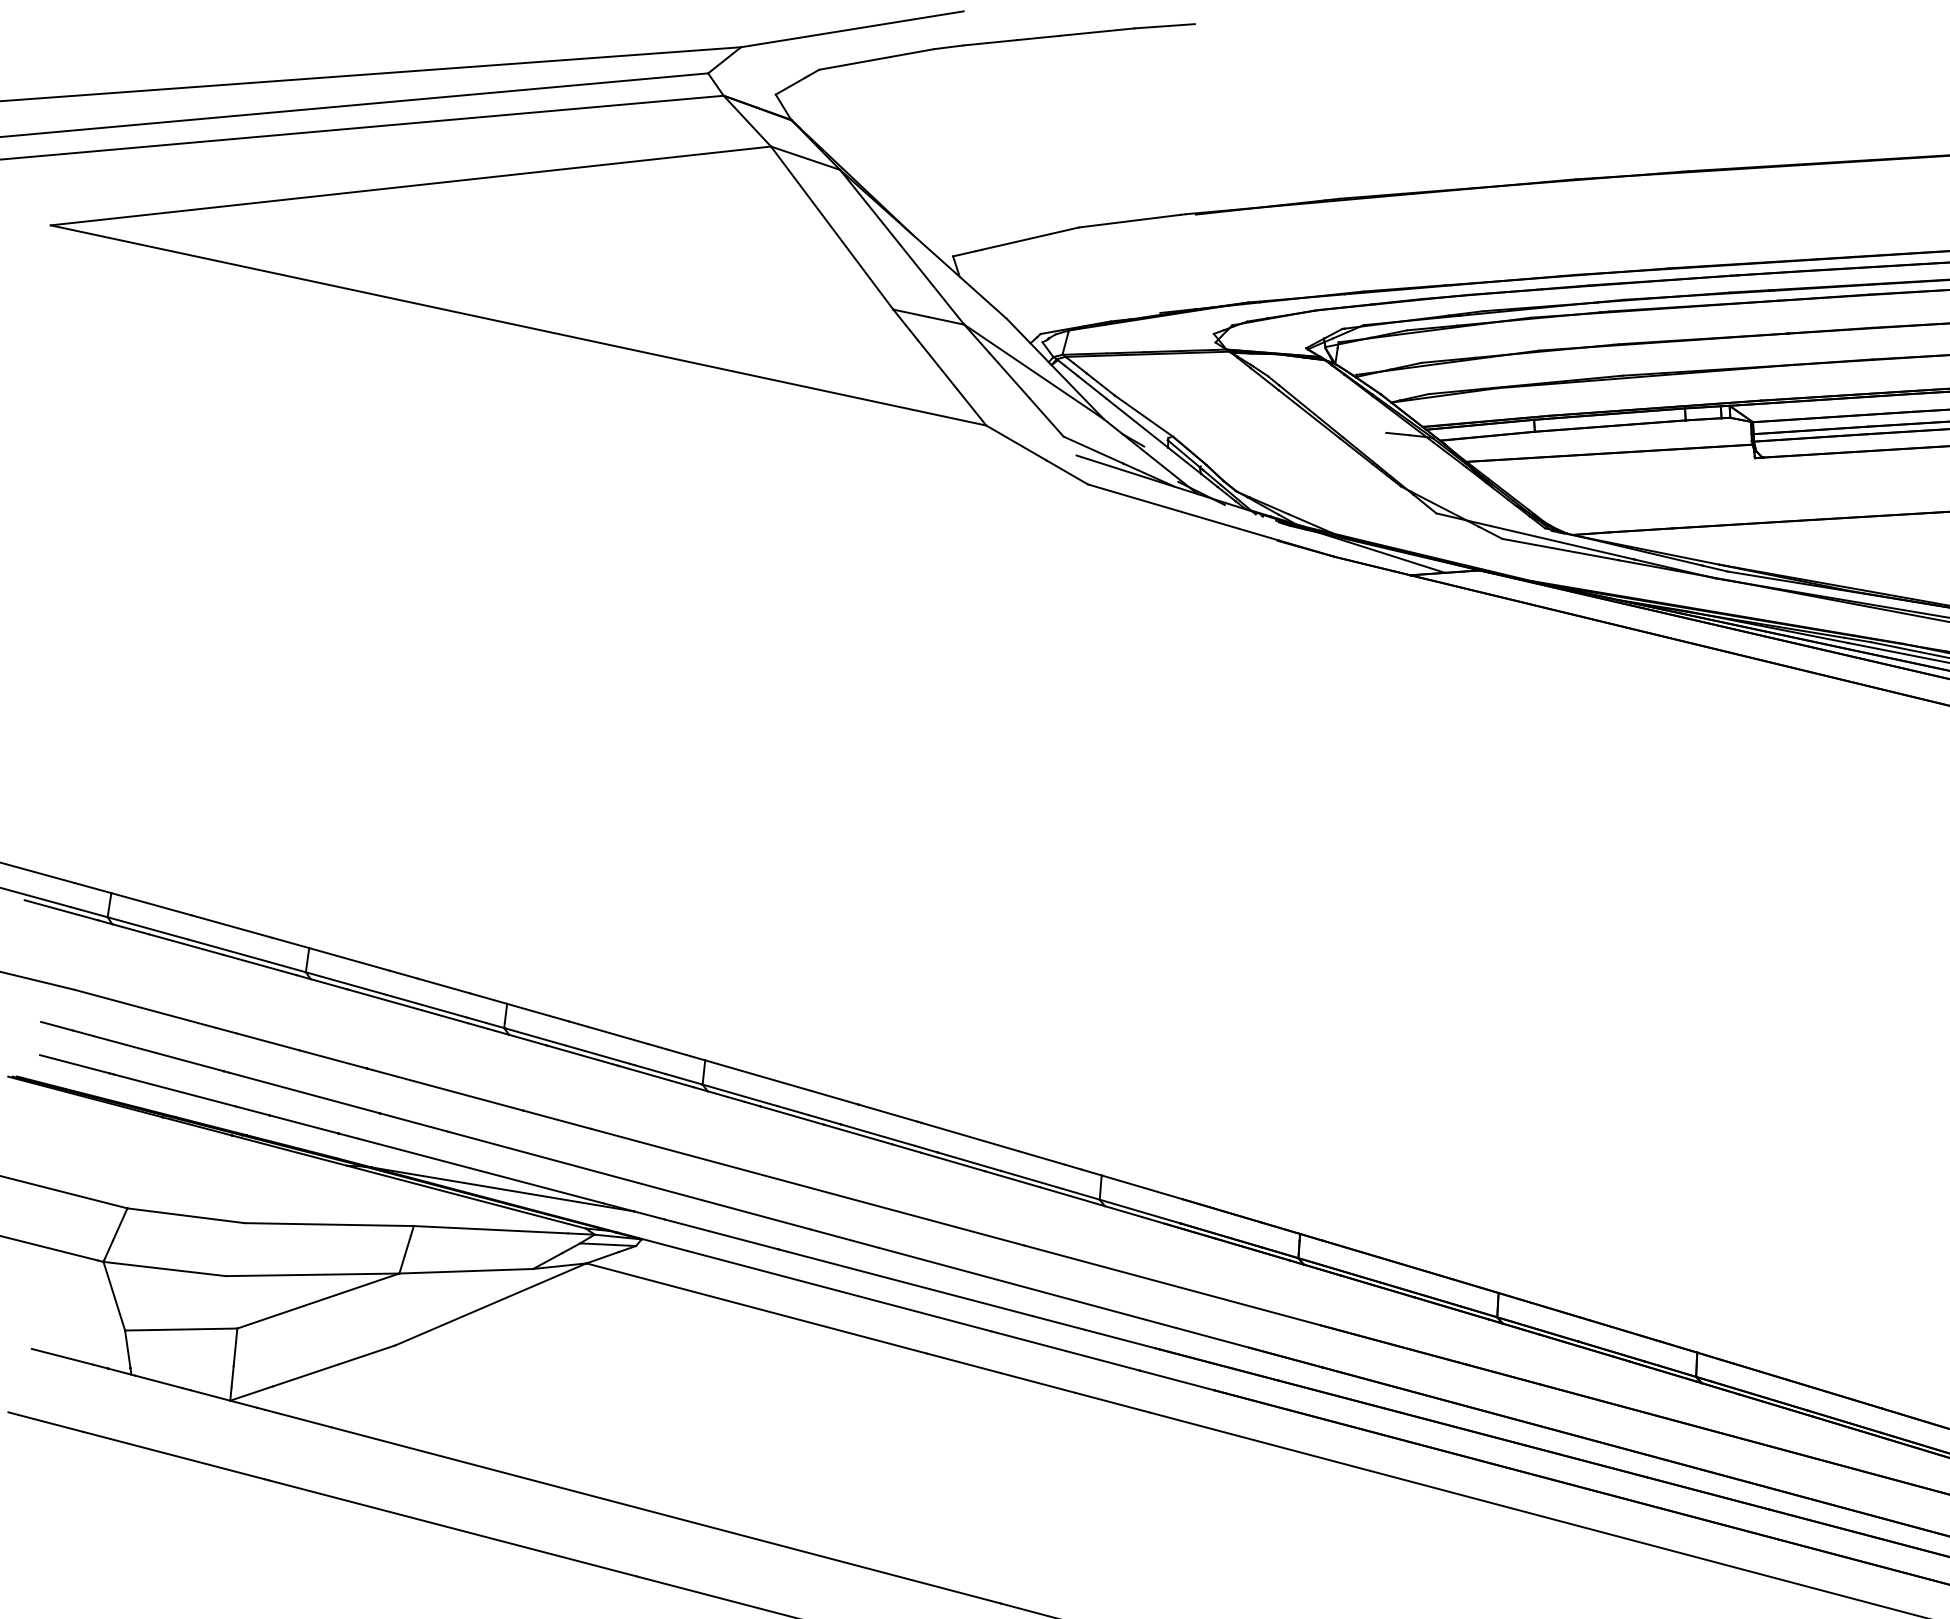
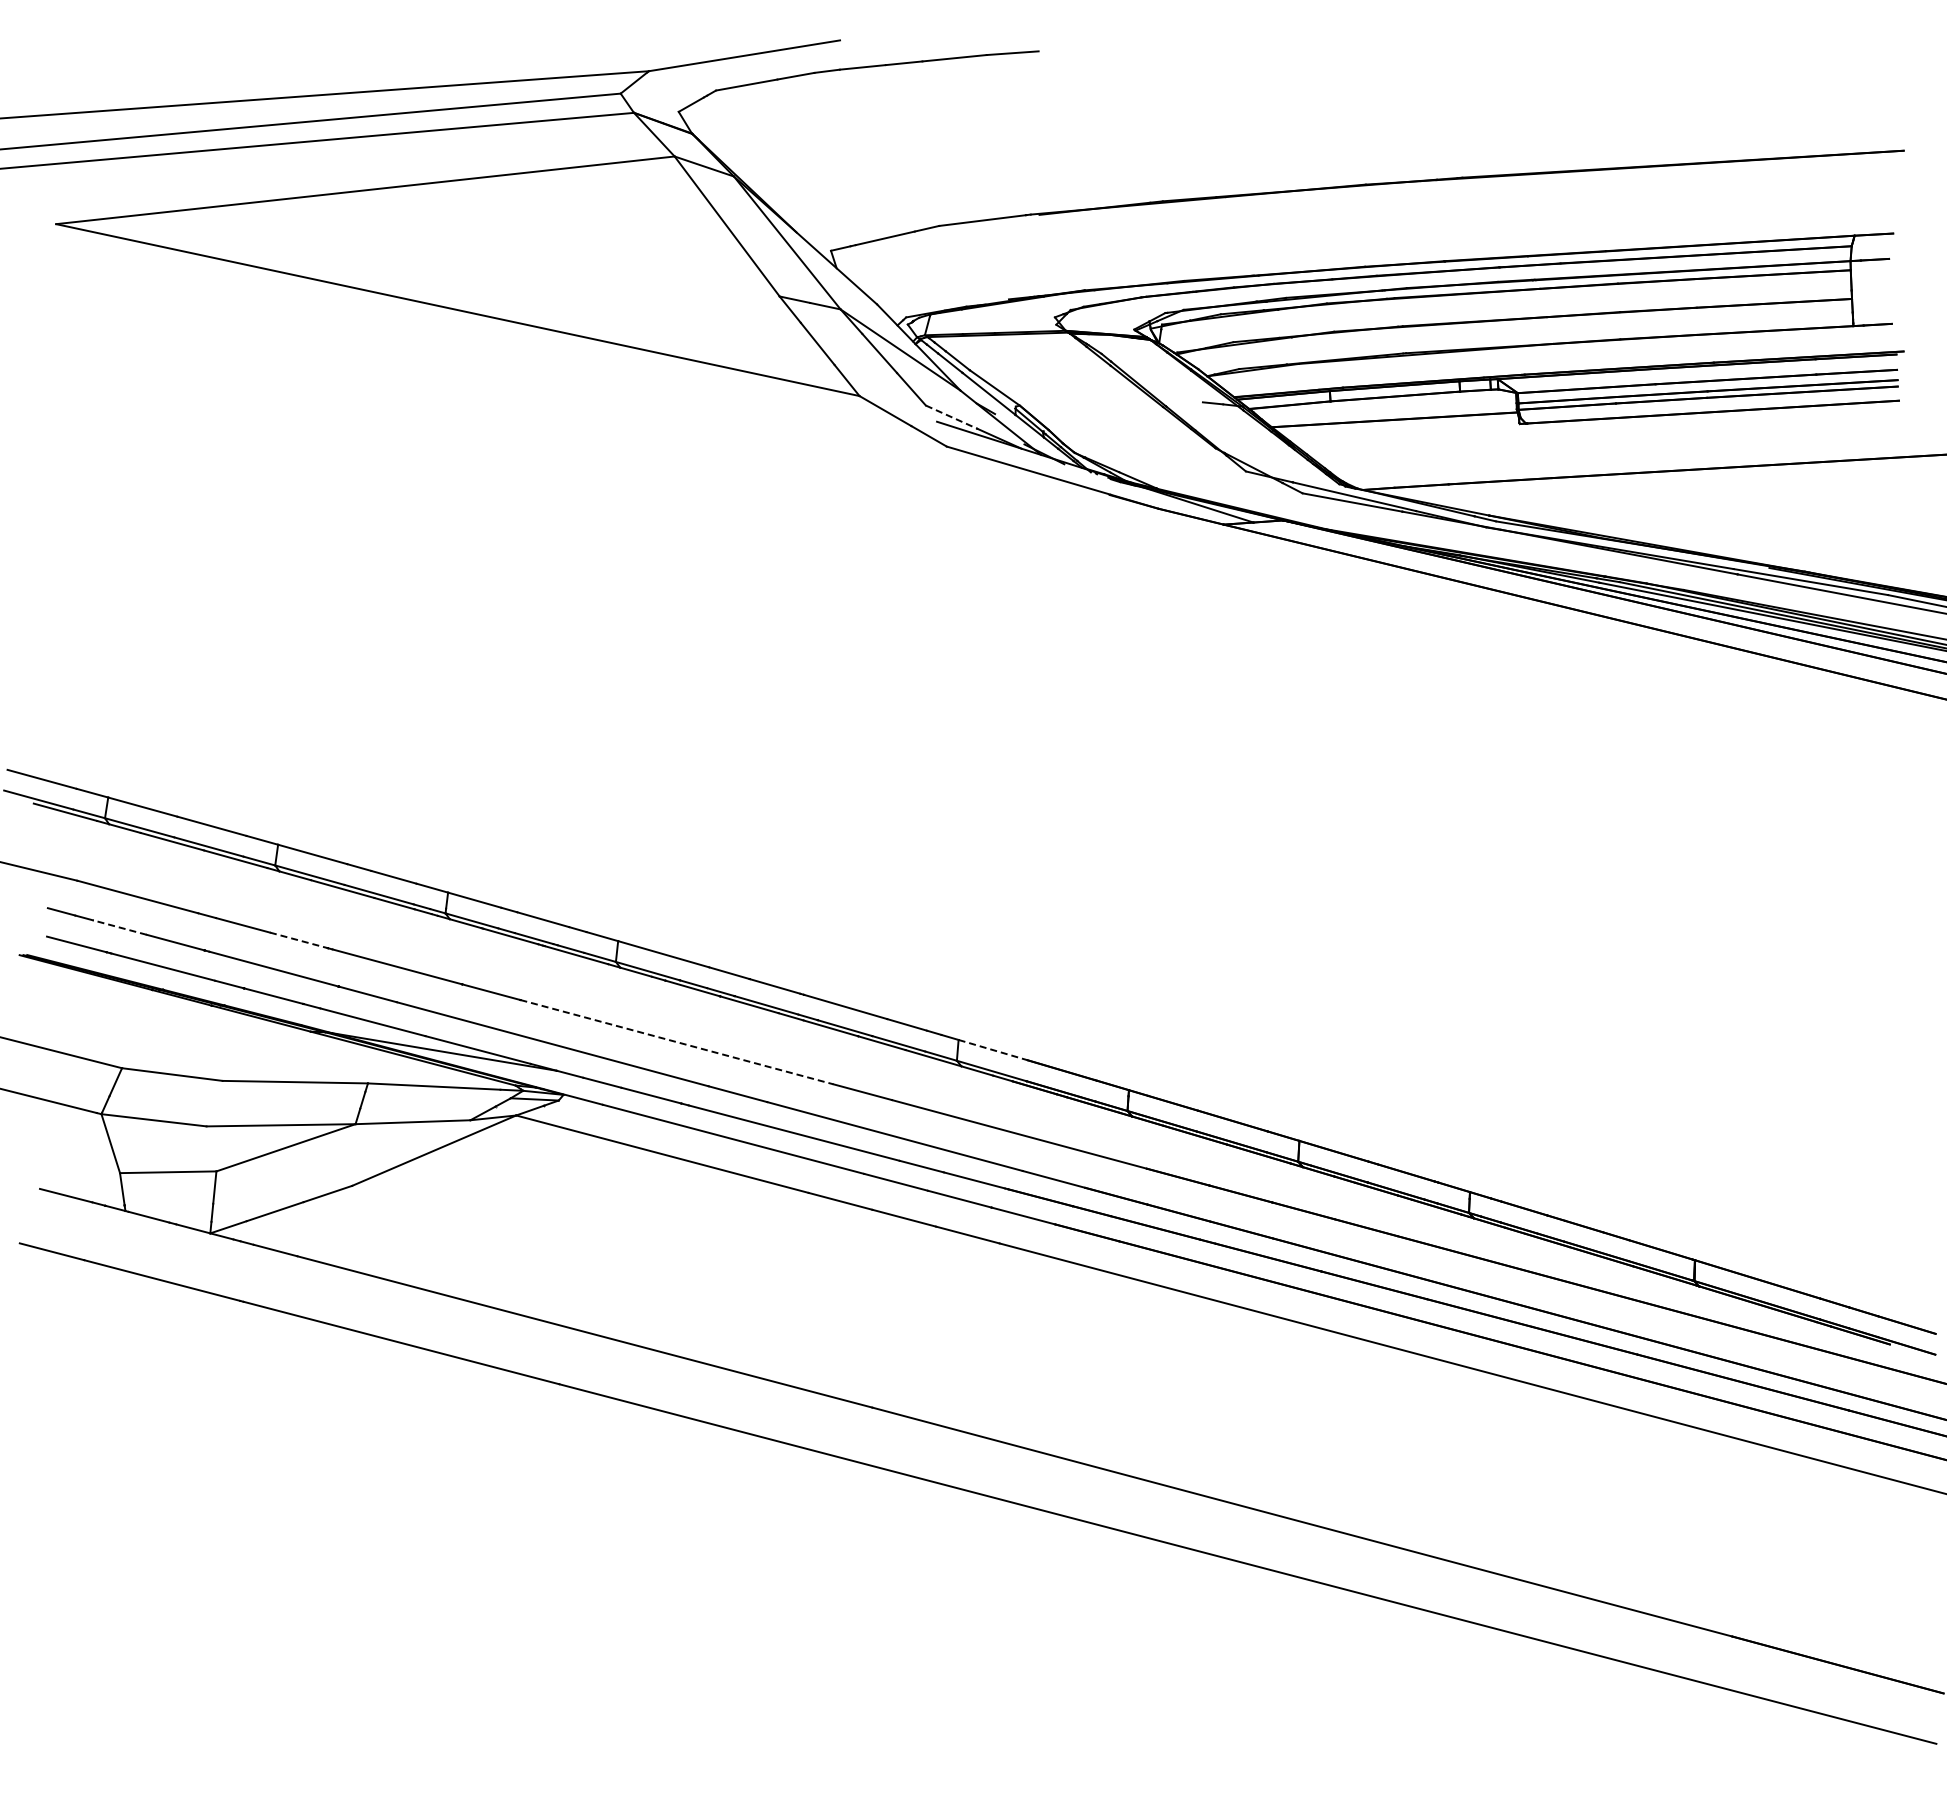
line: (1093, 450) -> (951, 417), solid -> dashed
line: (124, 1044) -> (119, 927), solid -> dashed
line: (334, 1059) -> (299, 940), solid -> dashed
line: (774, 1178) -> (677, 1042), solid -> dashed
line: (1142, 1187) -> (993, 1050), solid -> dashed

